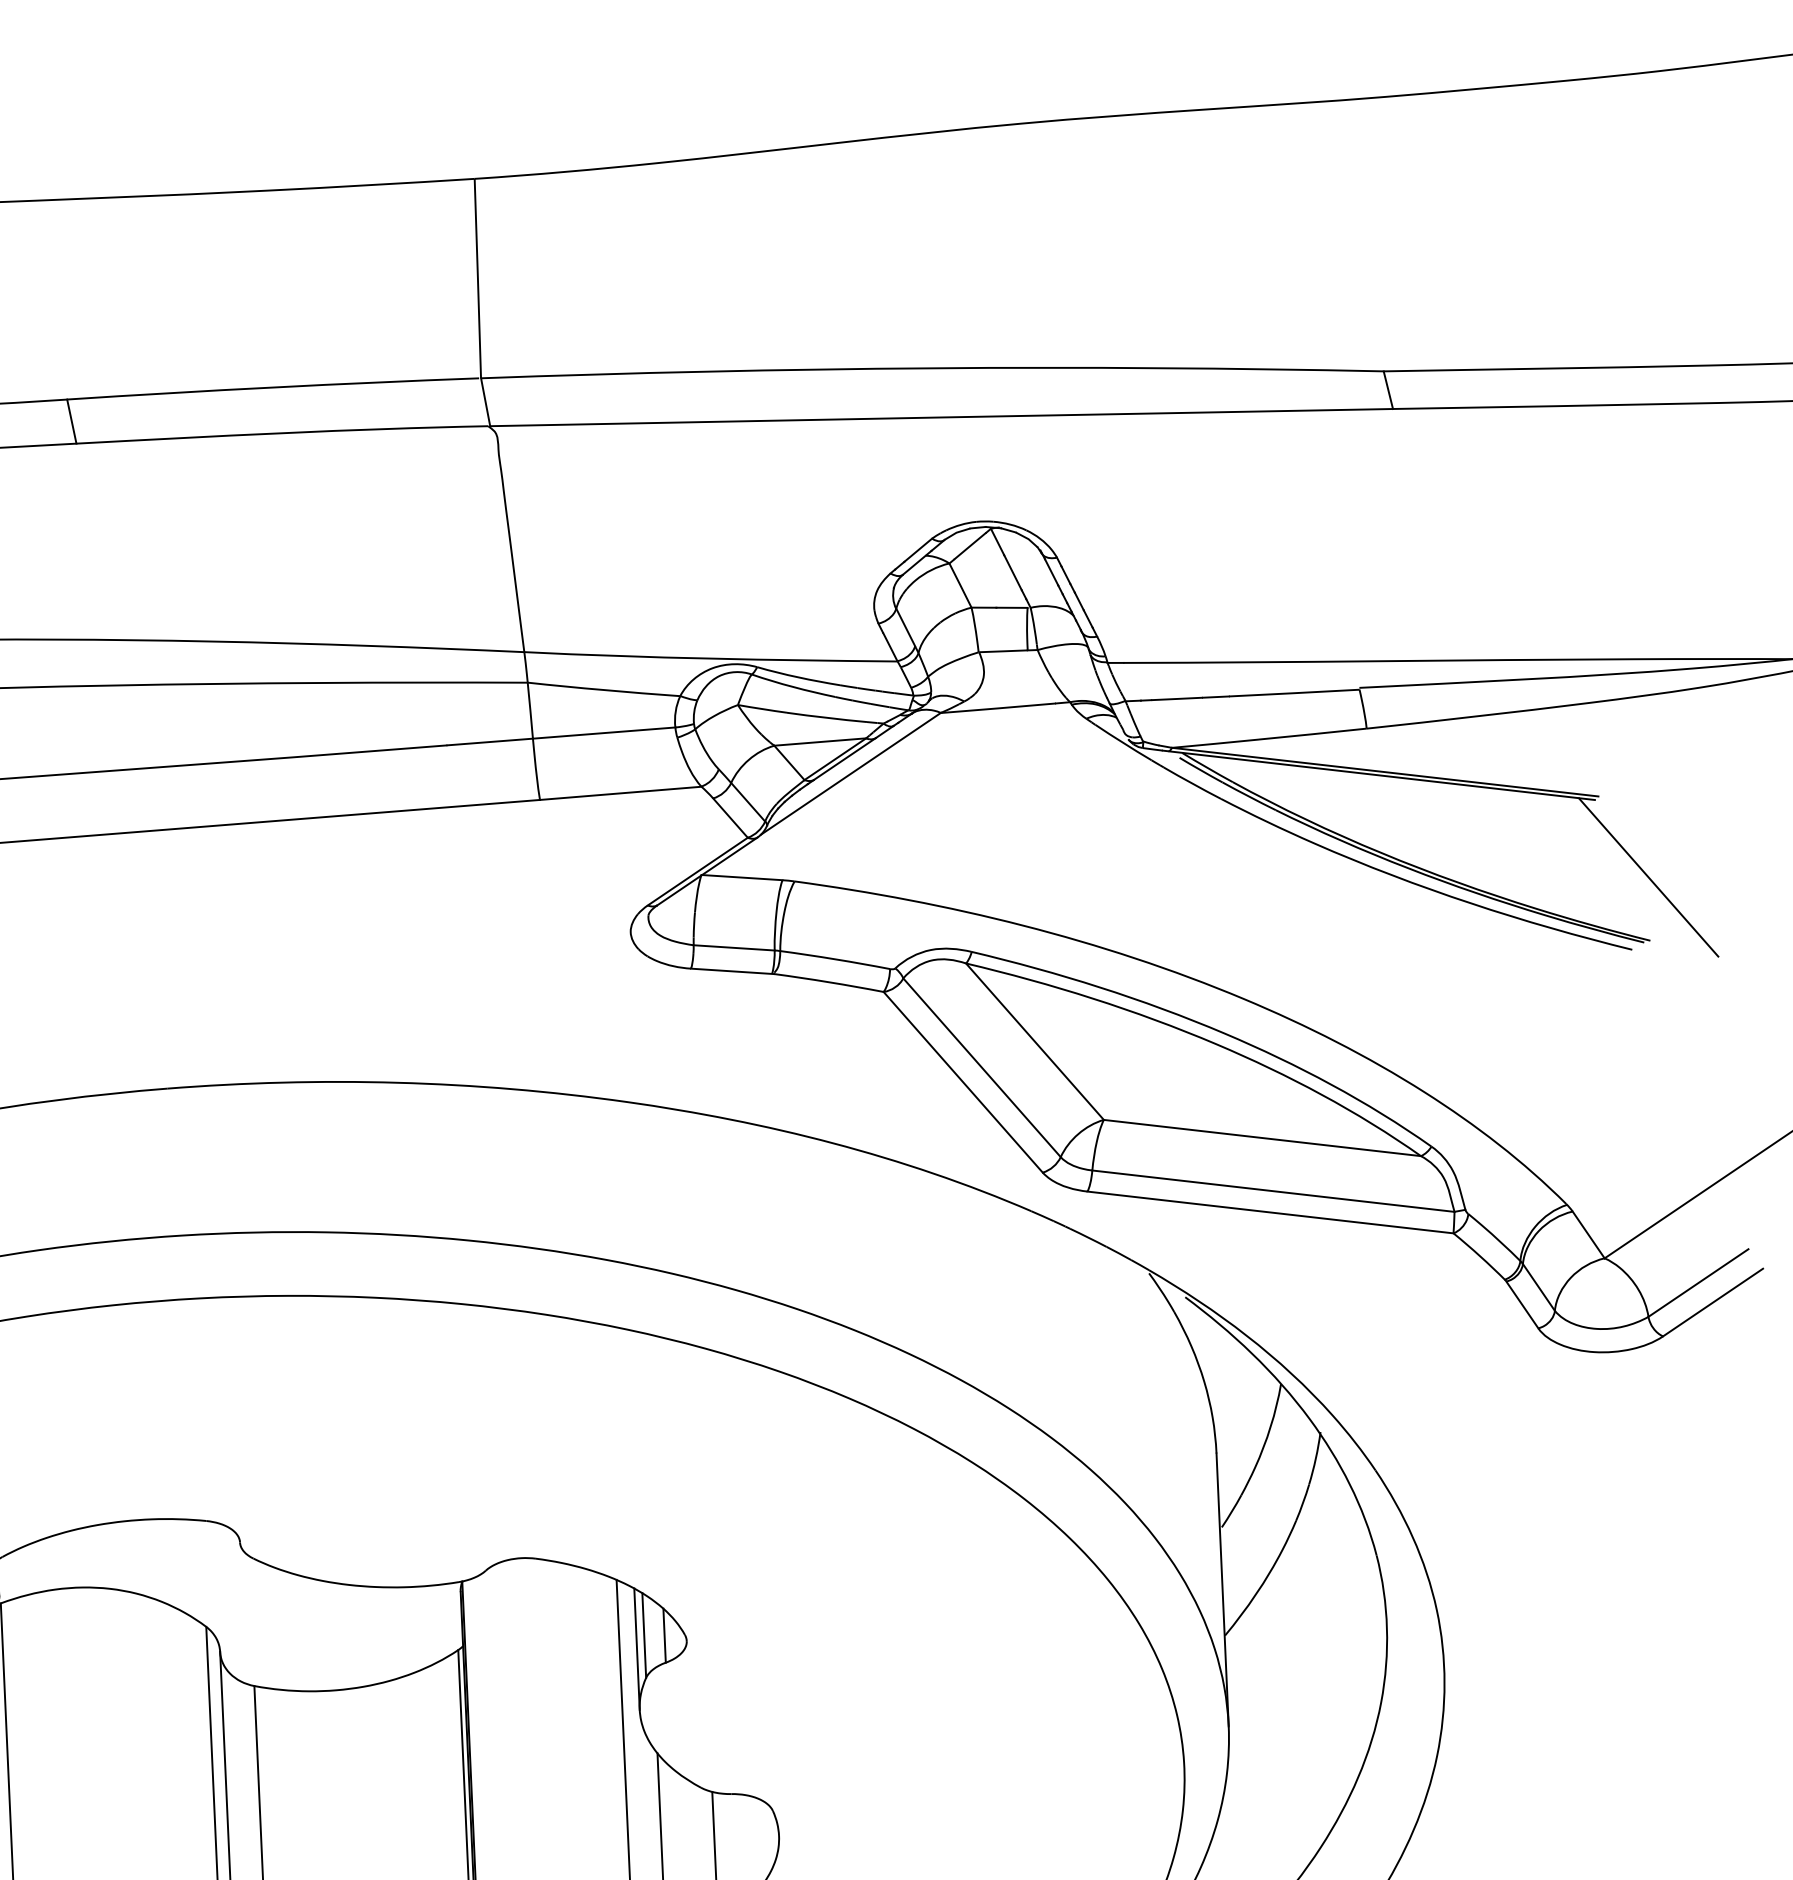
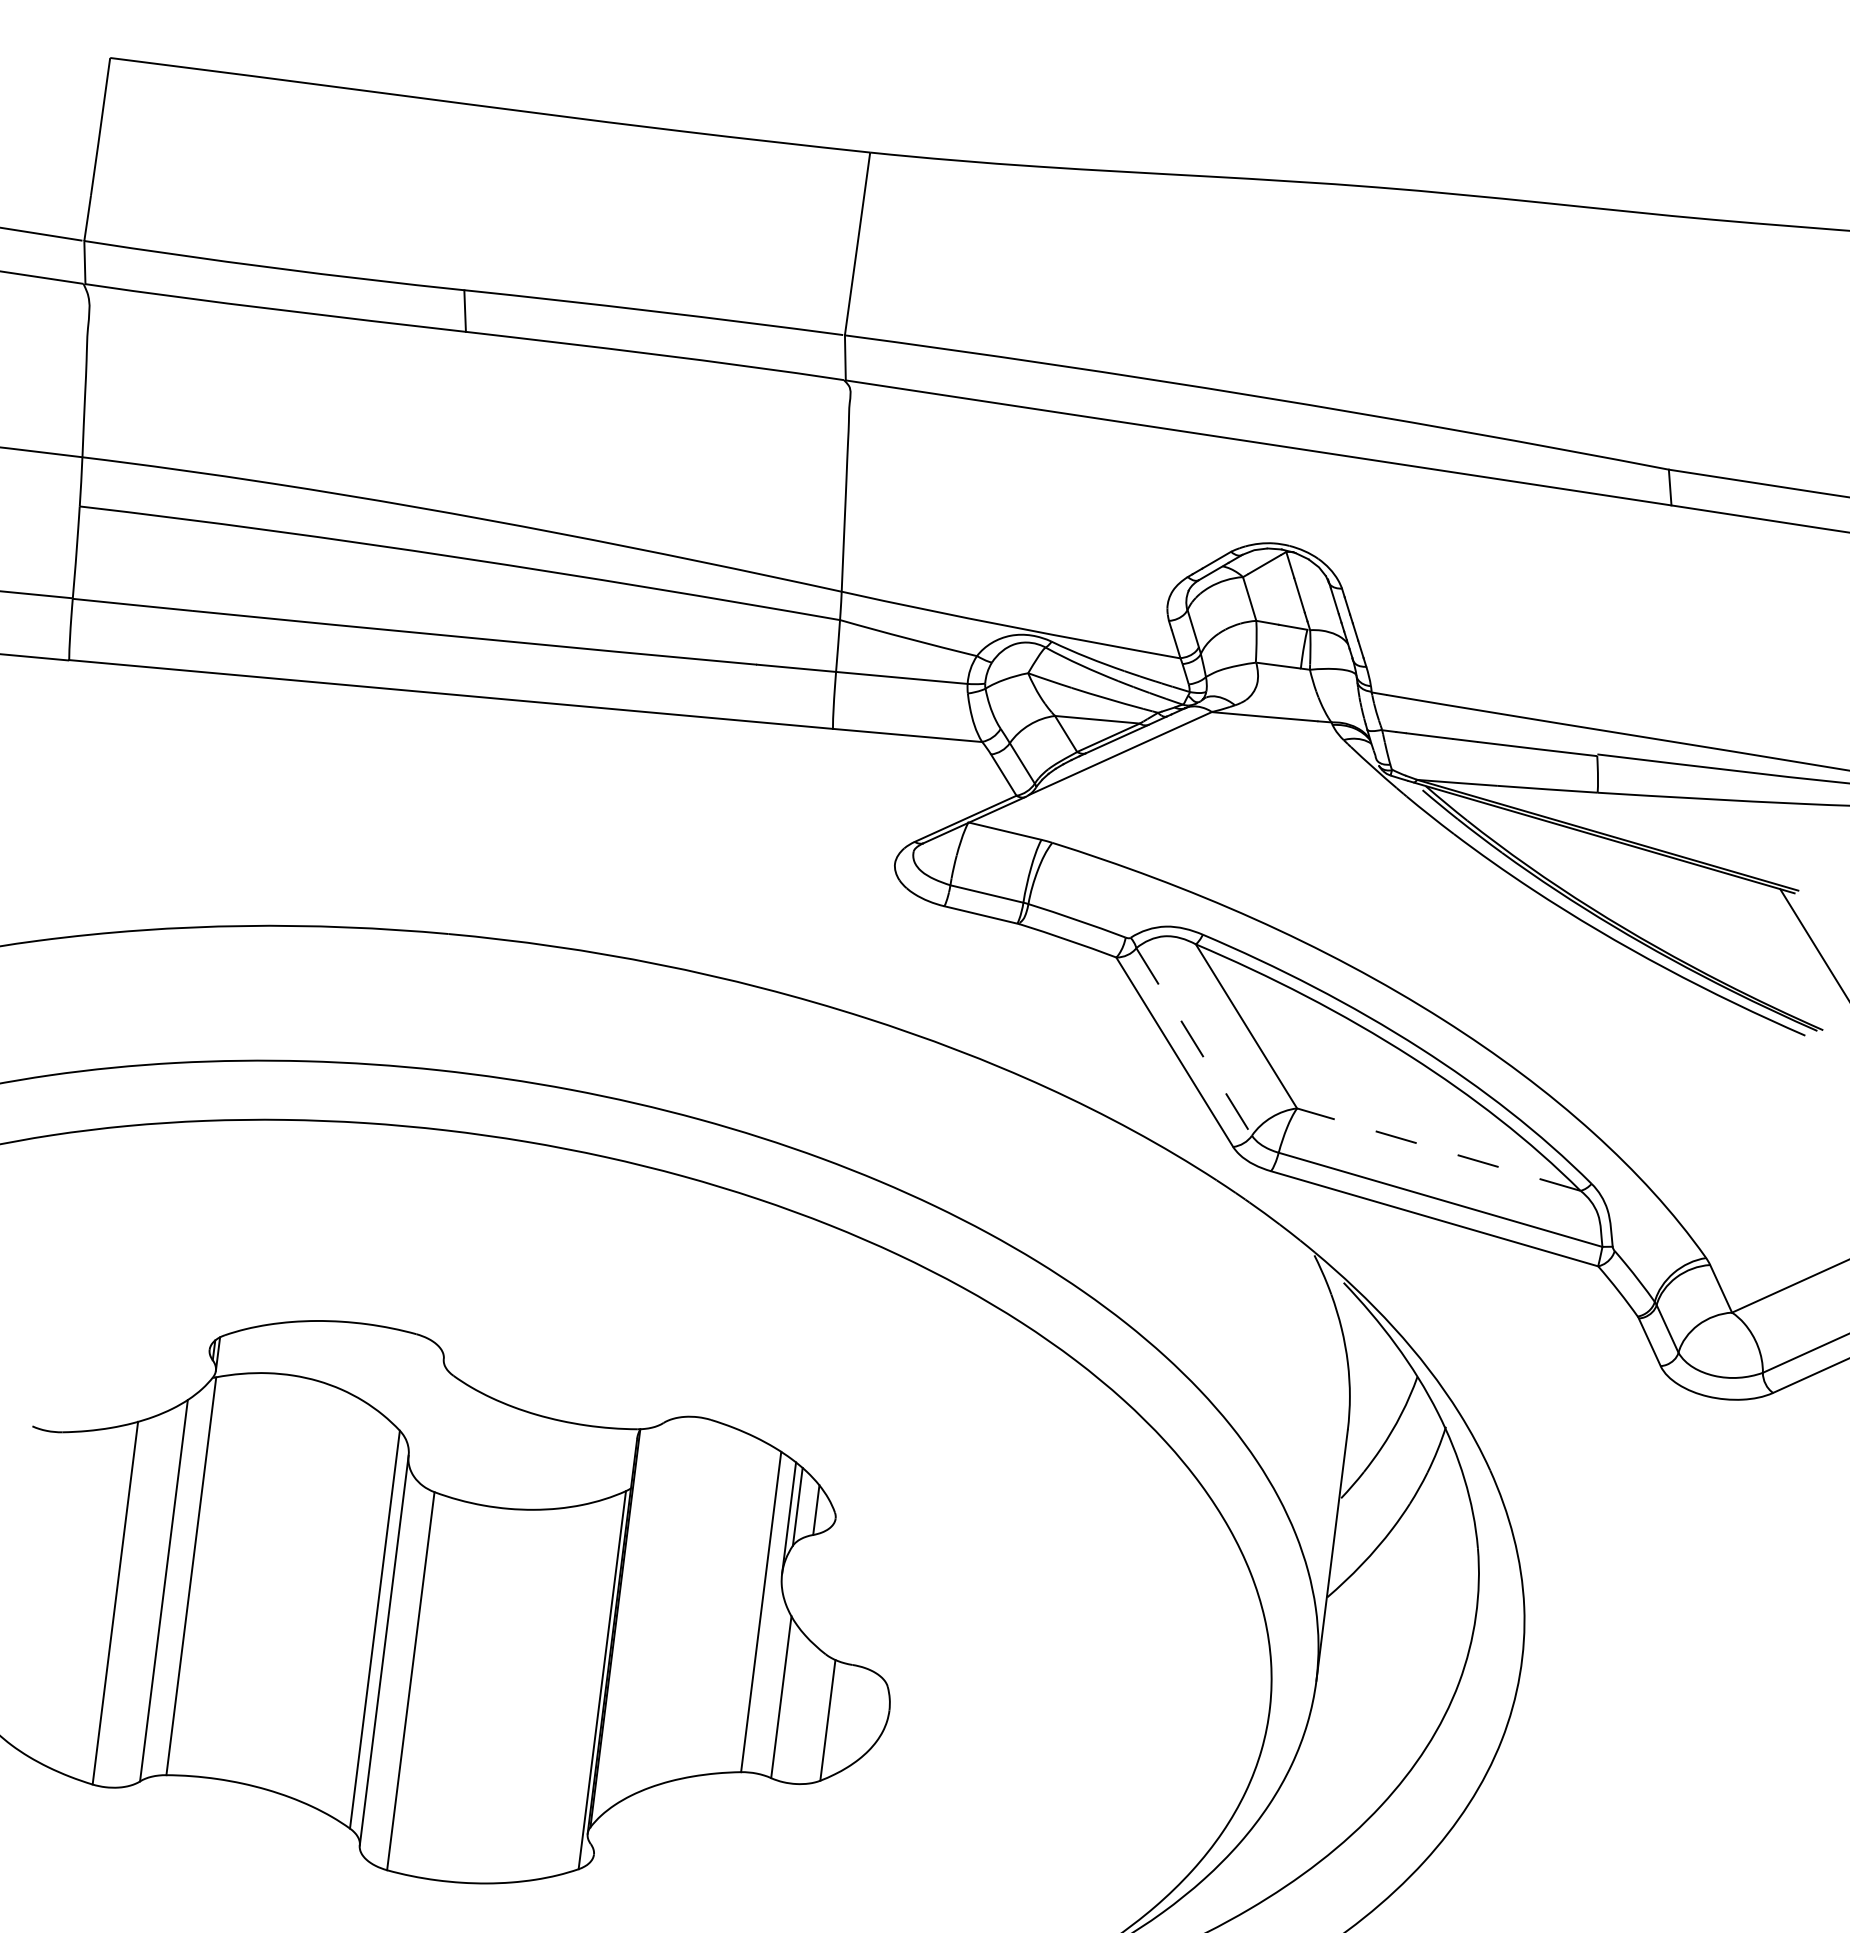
line: (982, 1068) -> (1194, 1042), solid -> dashed
line: (1262, 1137) -> (1438, 1149), solid -> dashed

